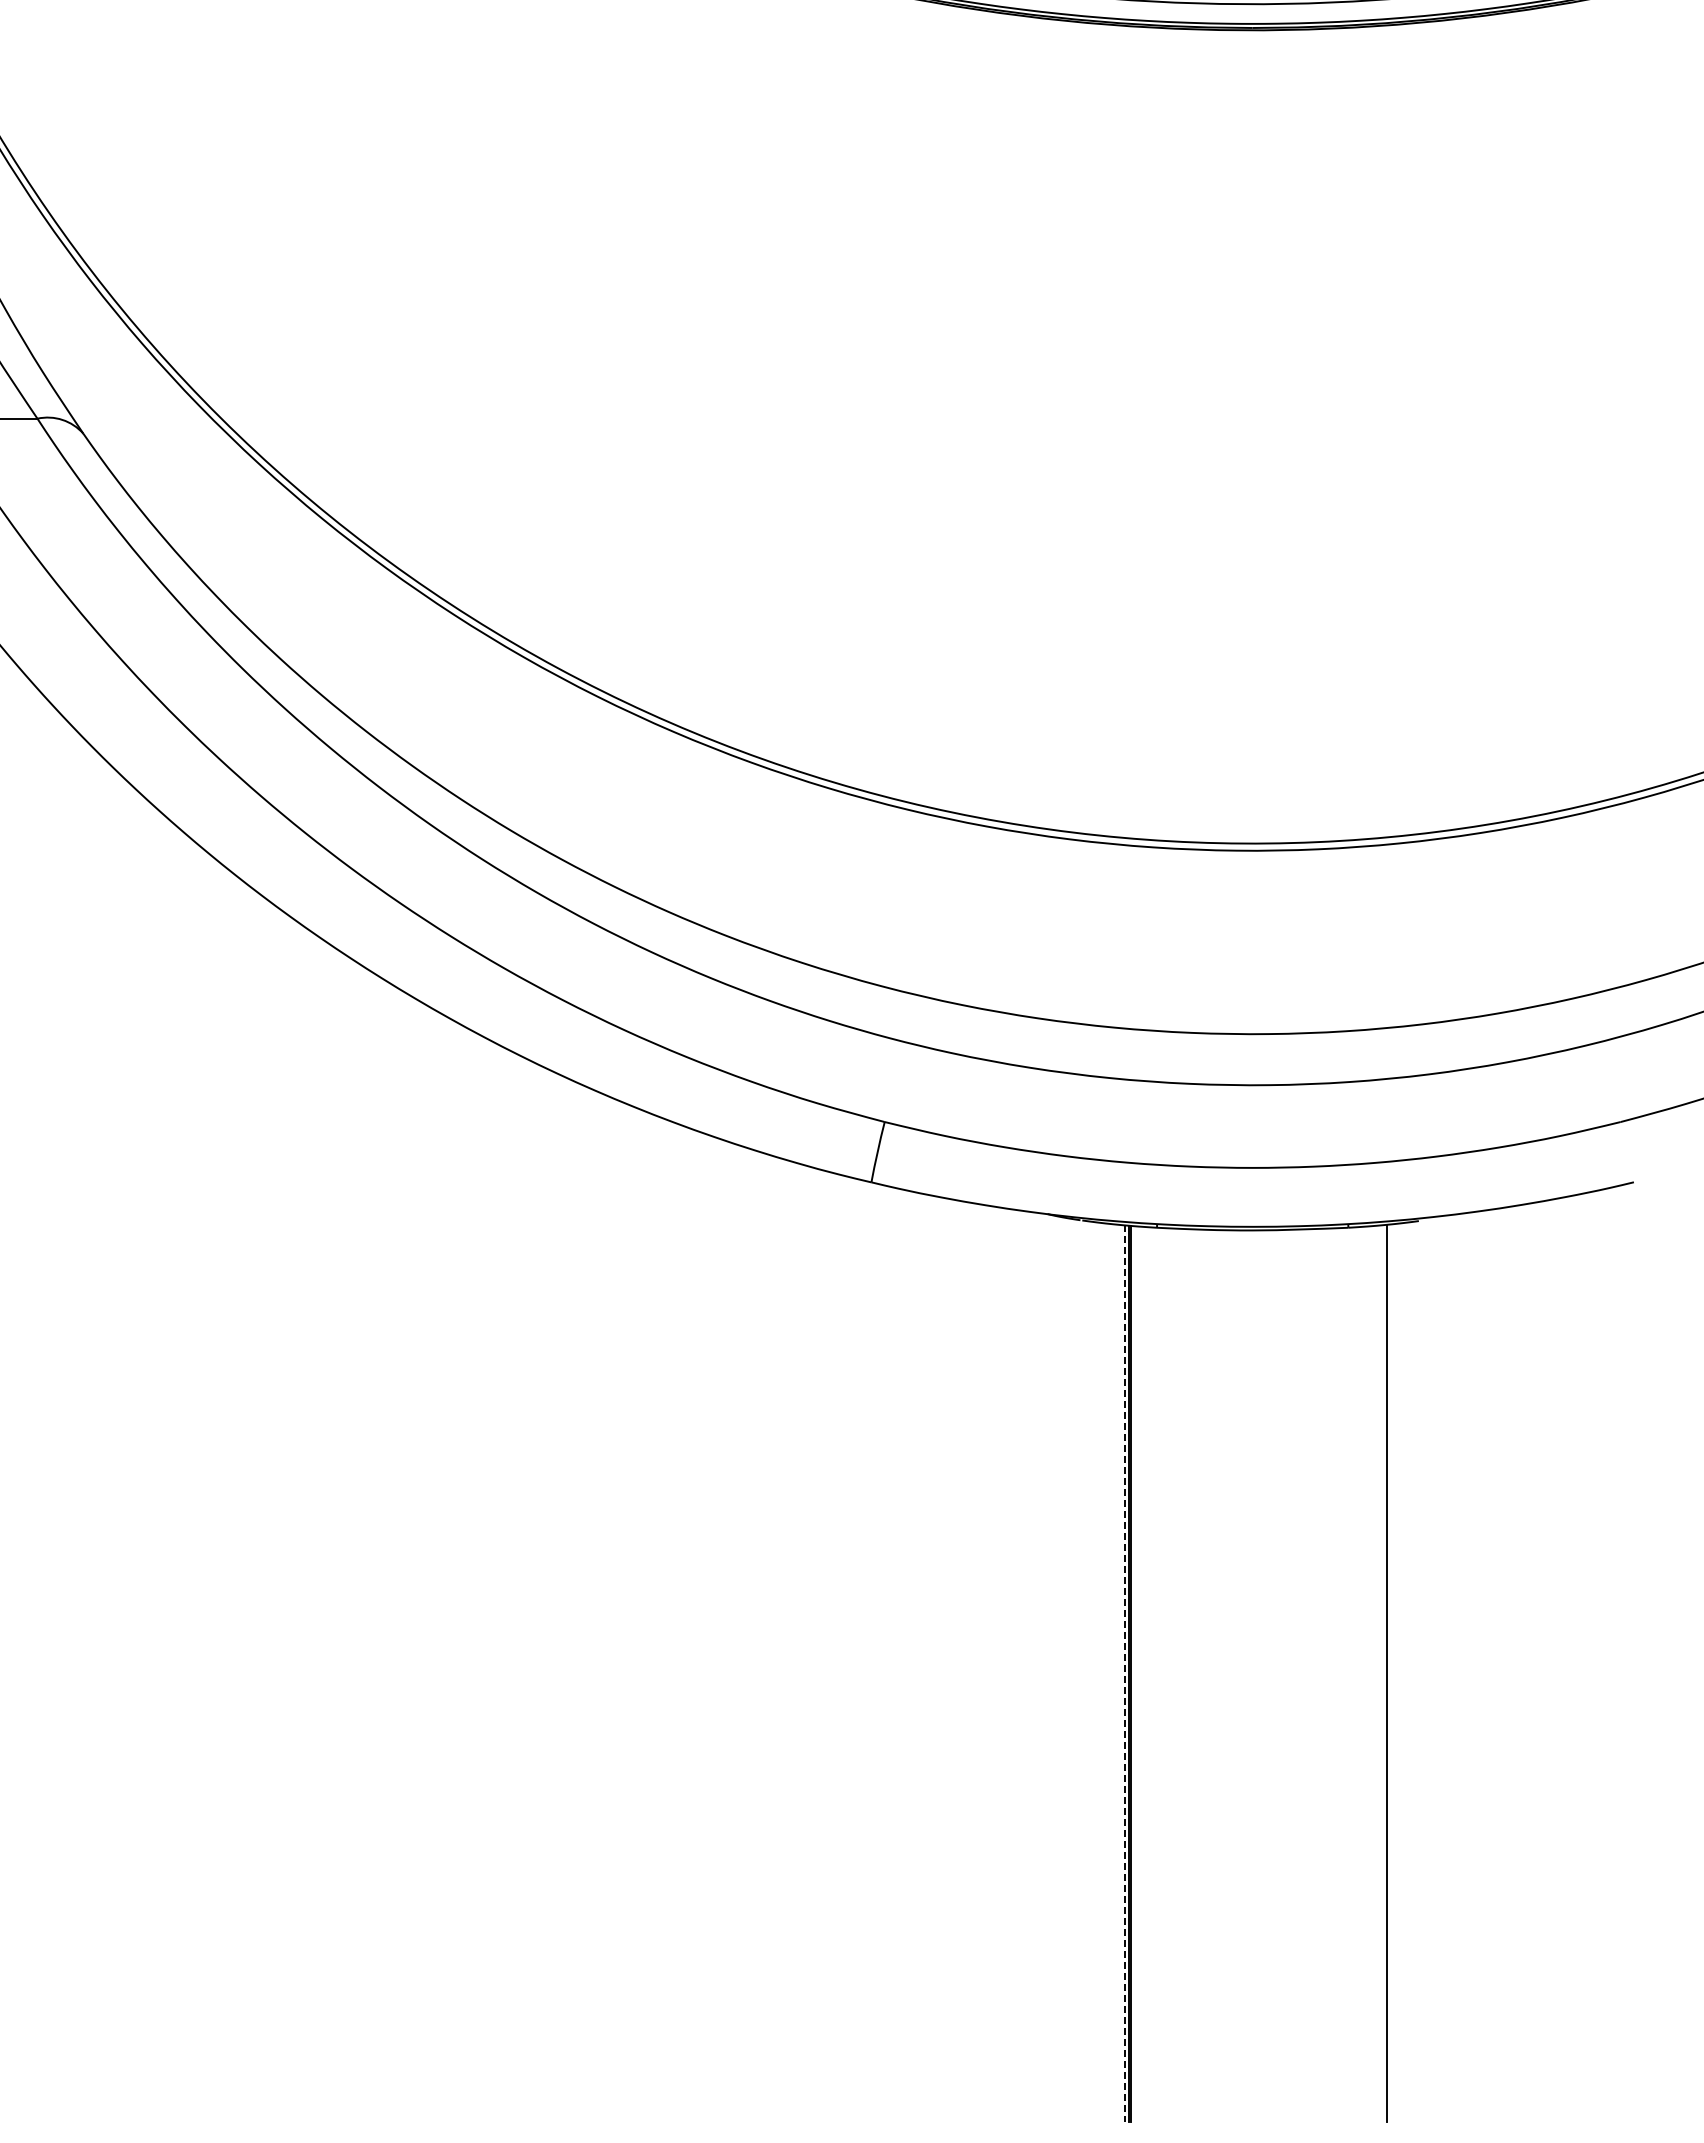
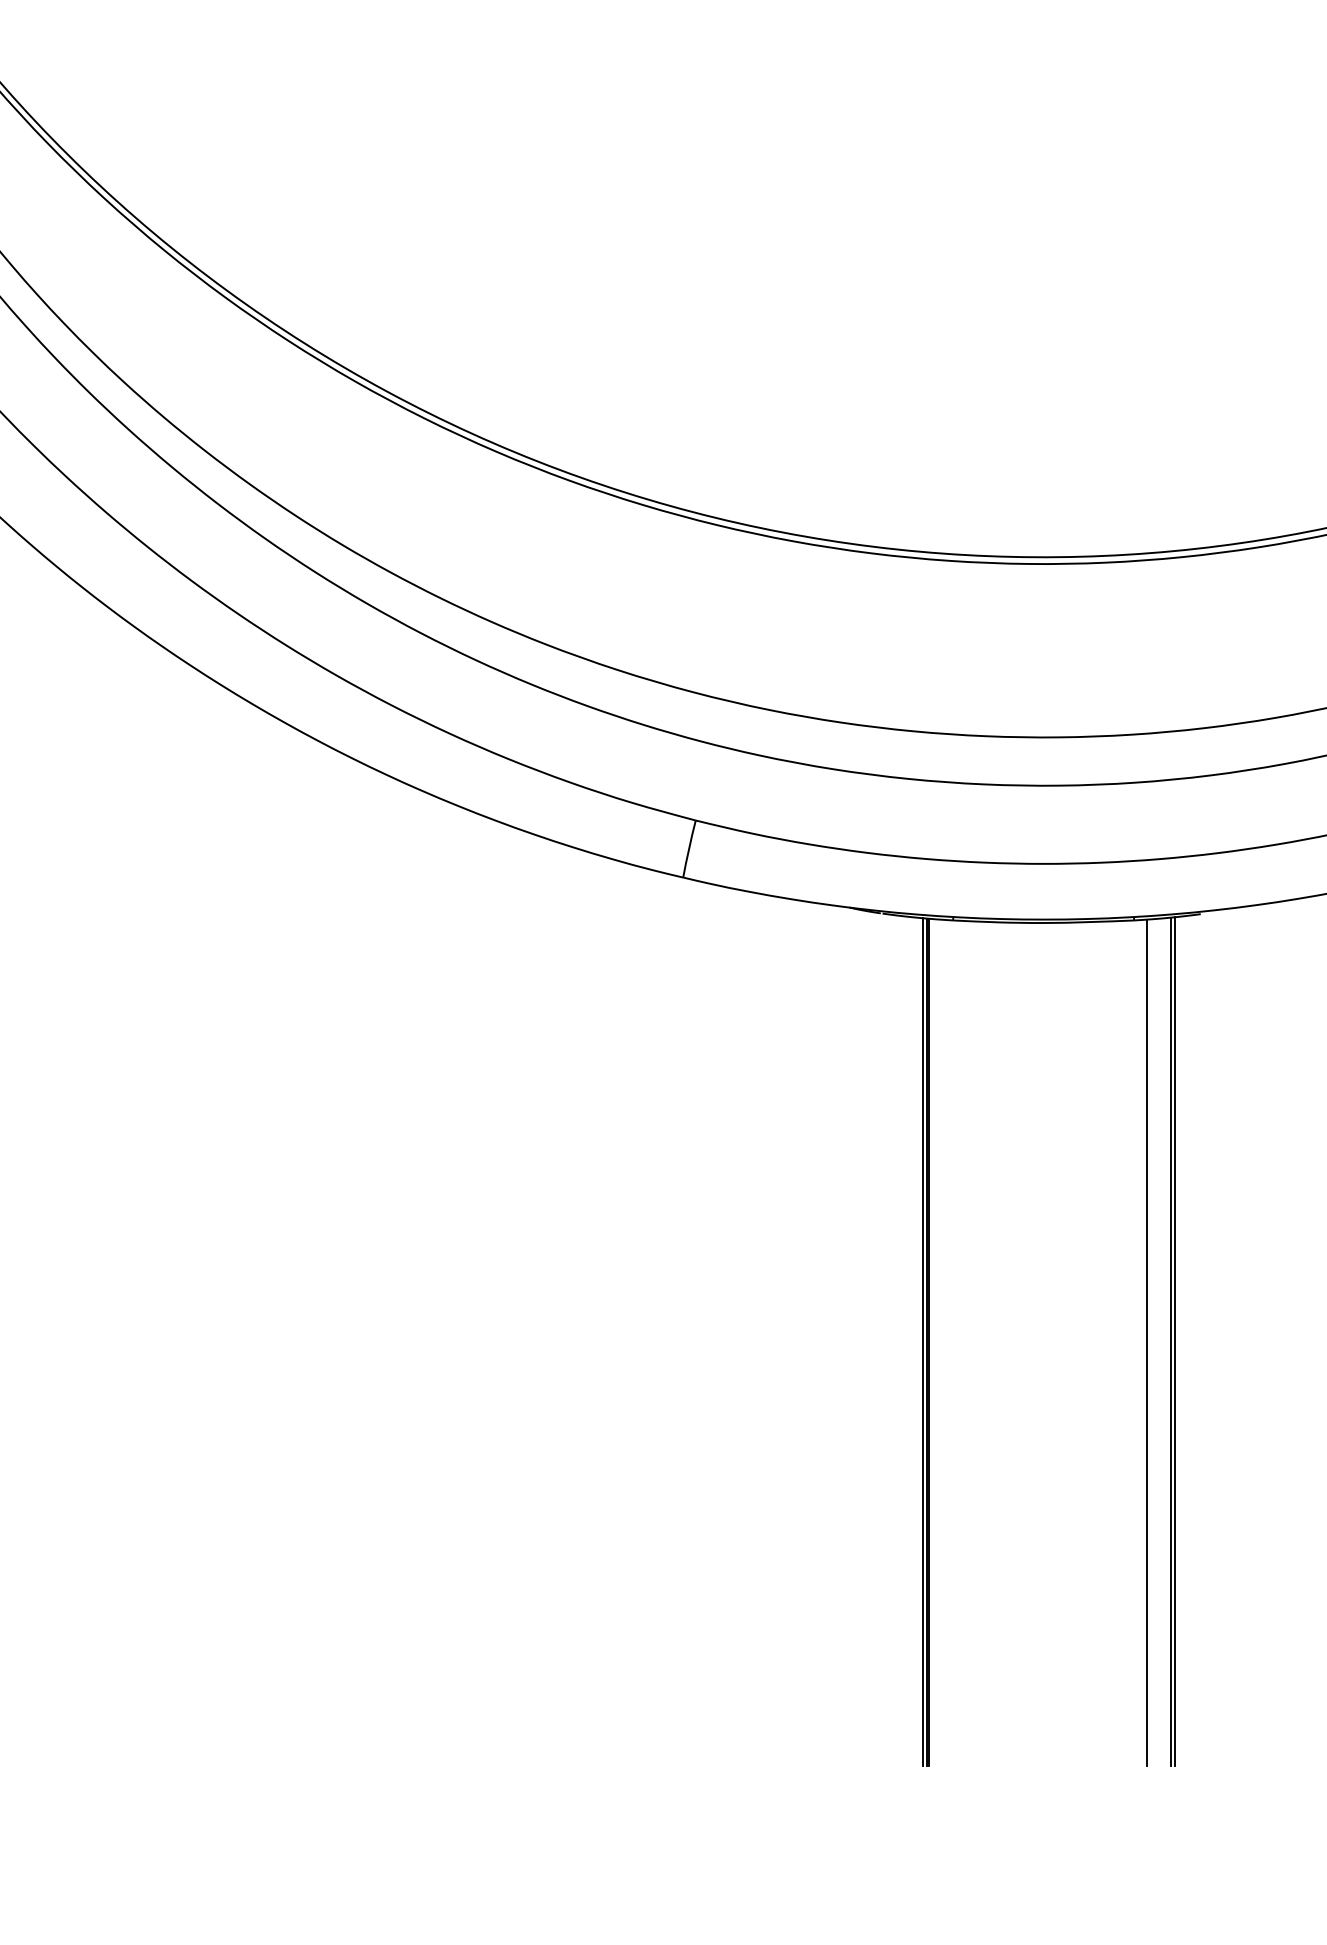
line: (1391, 1672) -> (1174, 1340), added
line: (1362, 1673) -> (1147, 1341), added
line: (1124, 1674) -> (922, 1342), dashed -> solid

